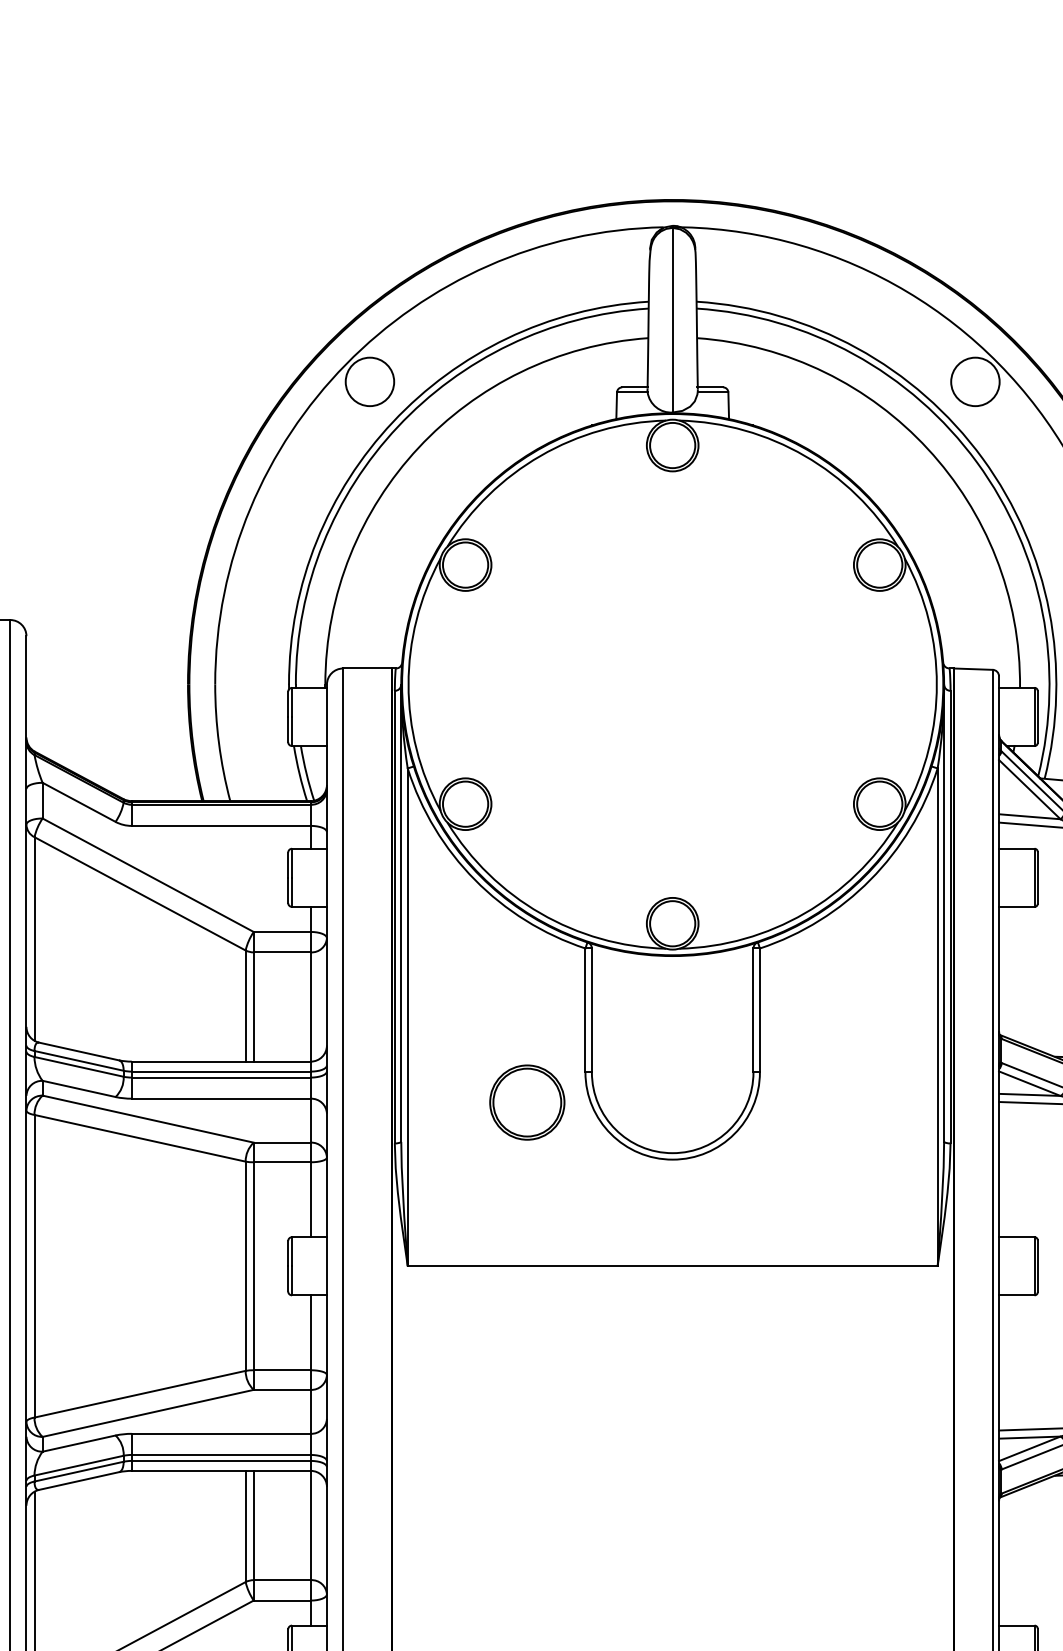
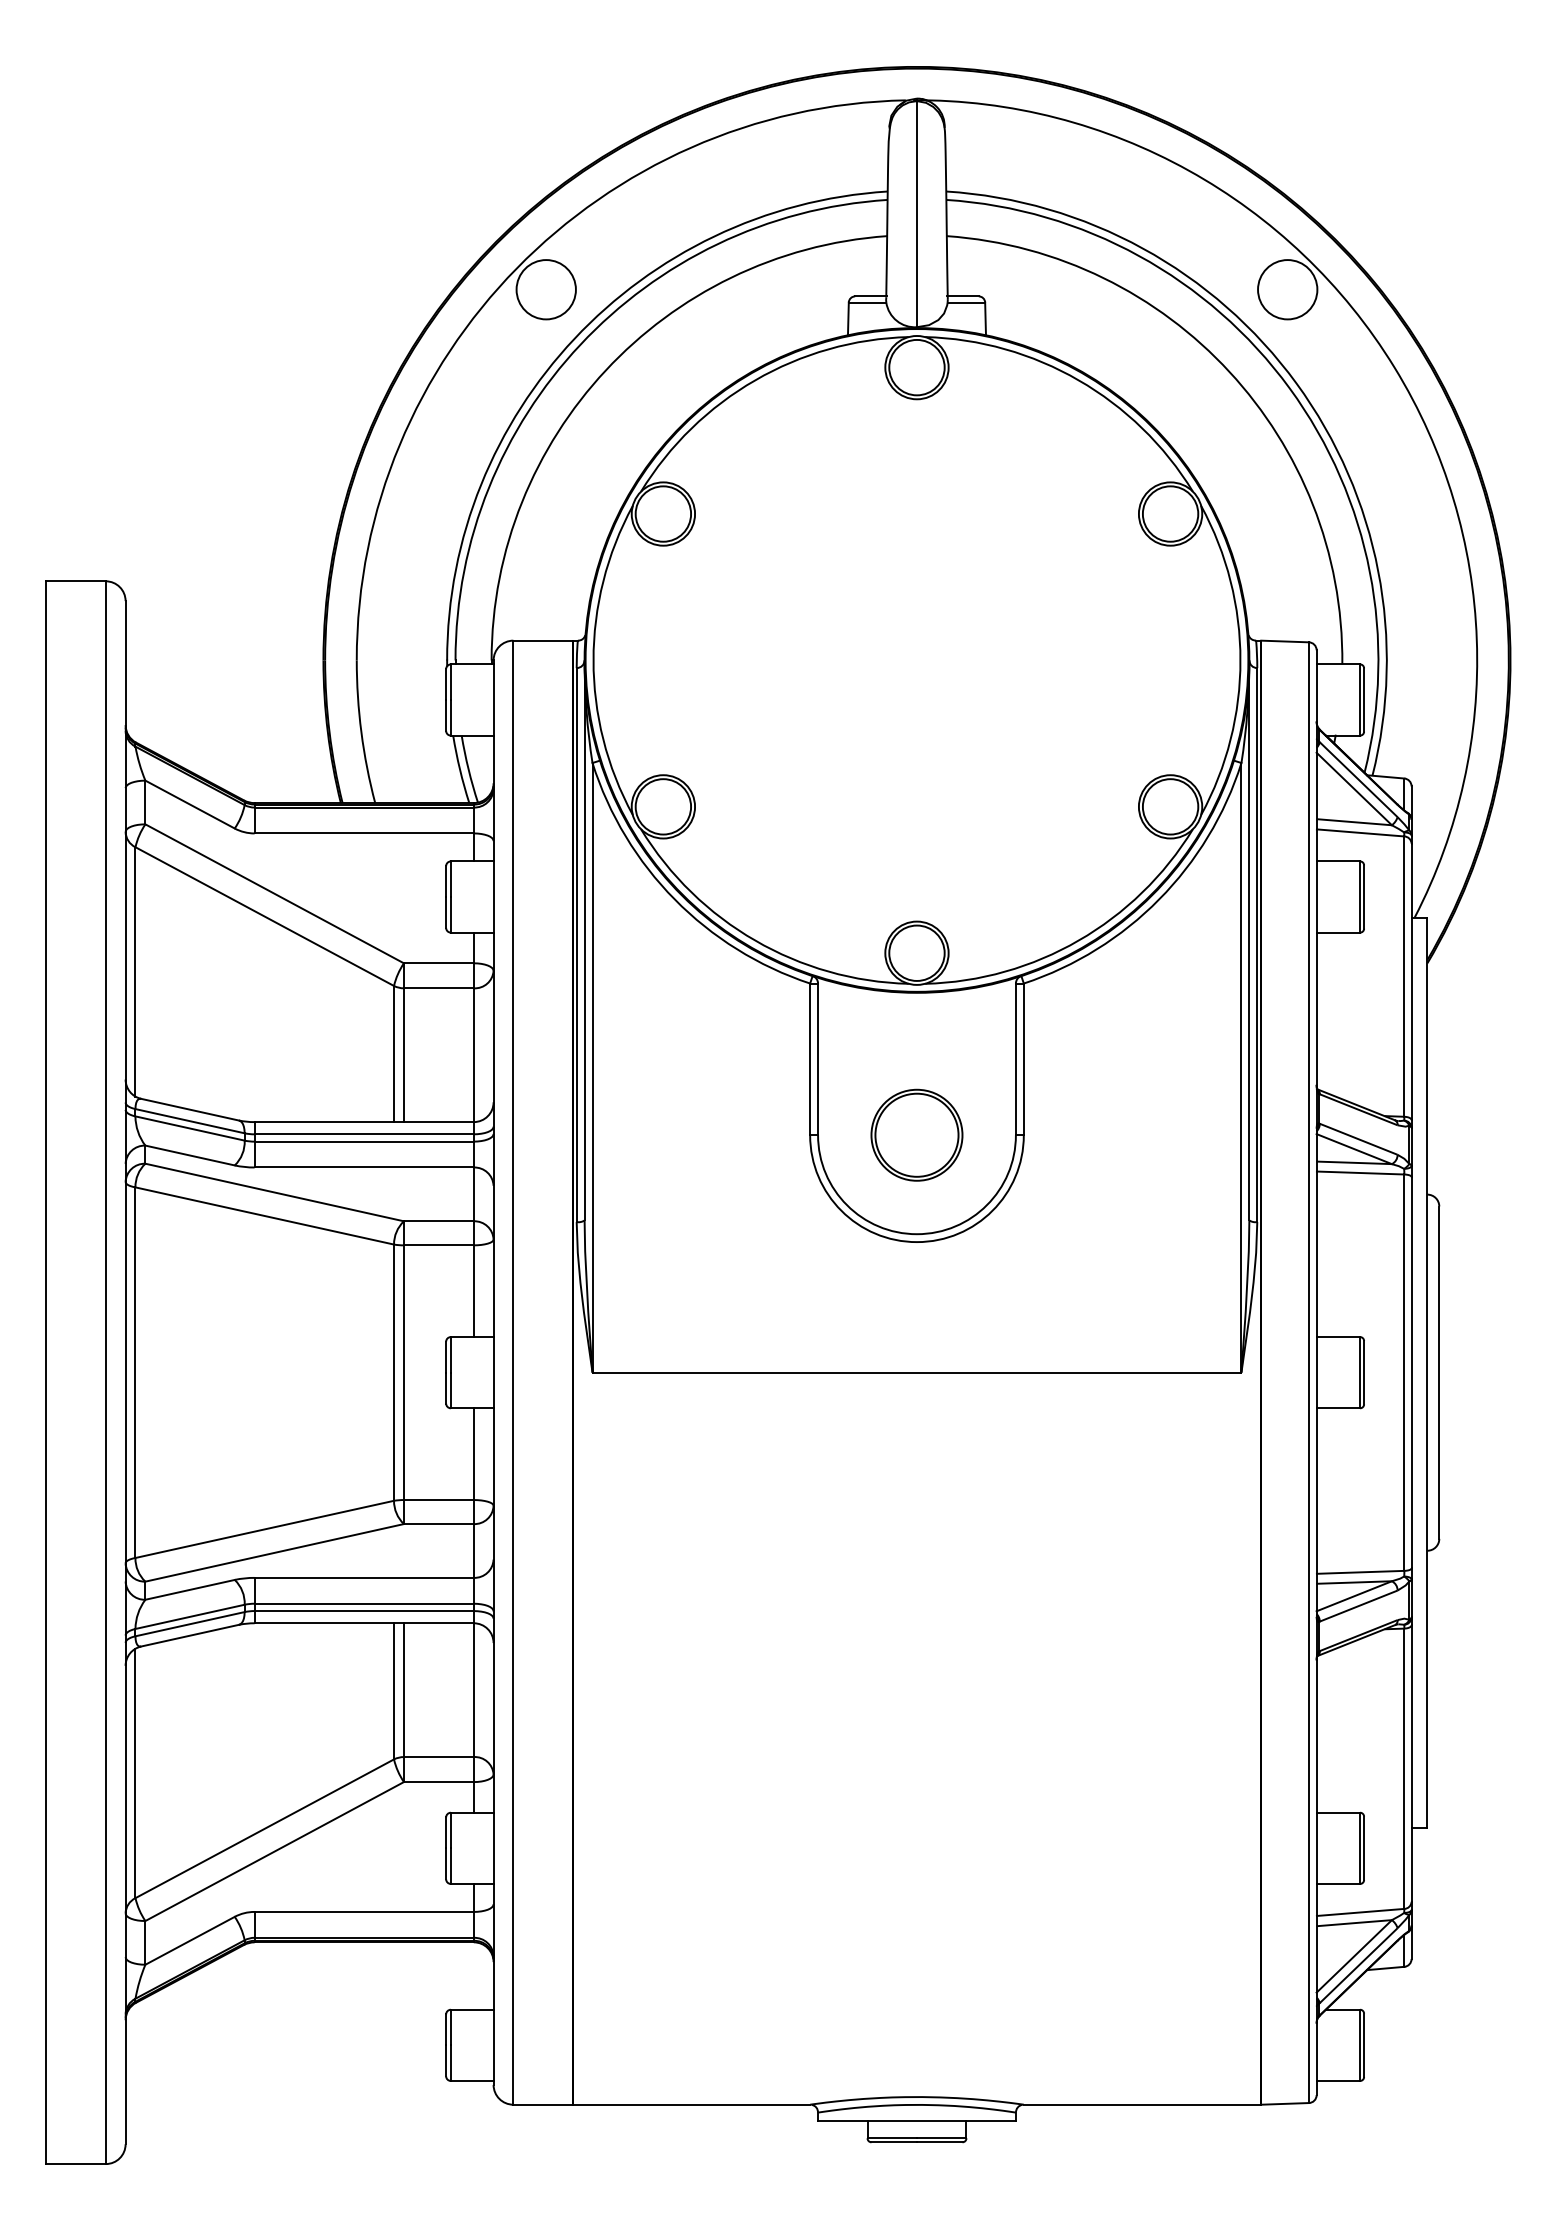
part: (526, 1101) -> (916, 1134), moved

